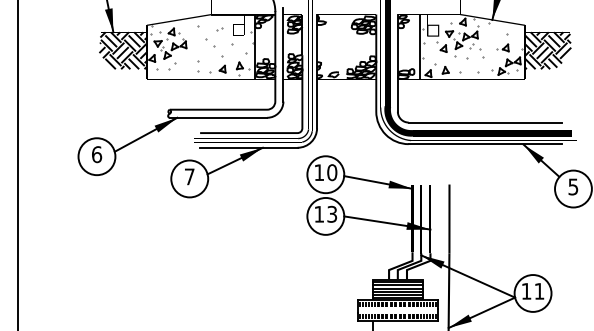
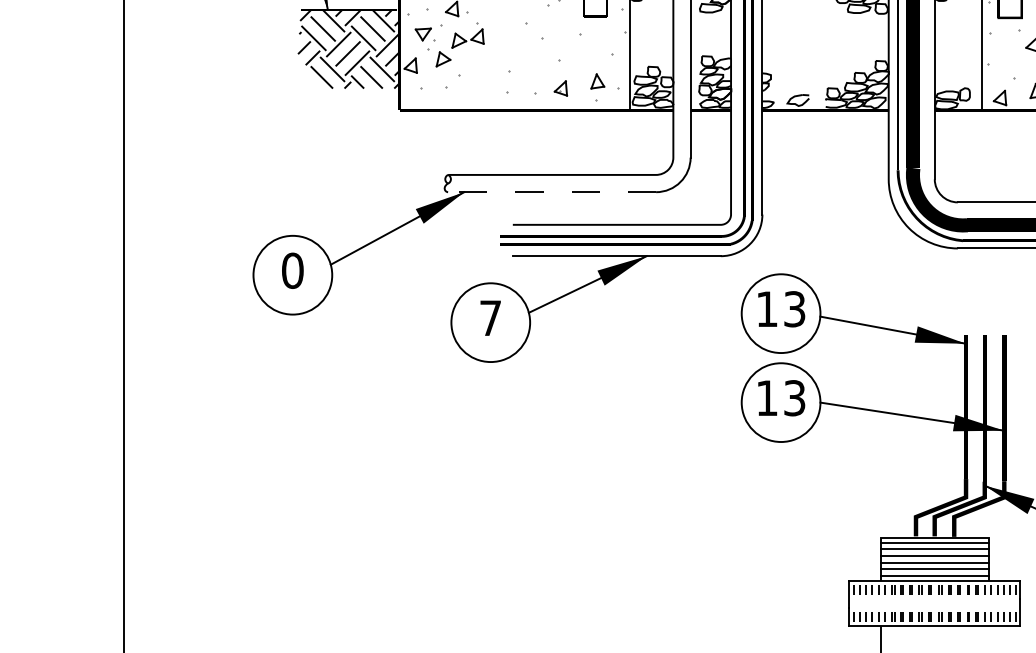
line: (218, 117) -> (552, 191), solid -> dashed
text: (97, 154) -> (293, 270), 6 -> 0
text: (332, 172) -> (795, 308), 10 -> 13

